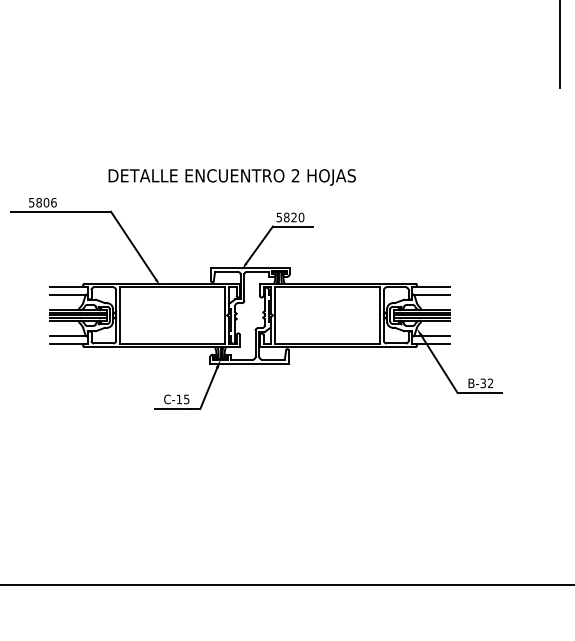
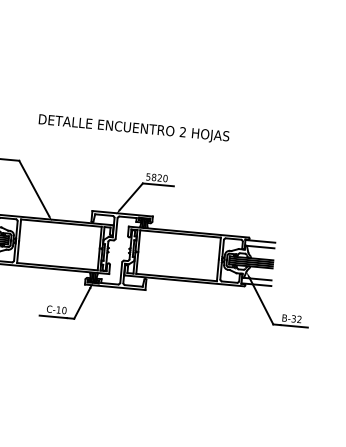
text: (231, 177) -> (133, 129), moved
text: (186, 399) -> (64, 310), C-15 -> C-10

